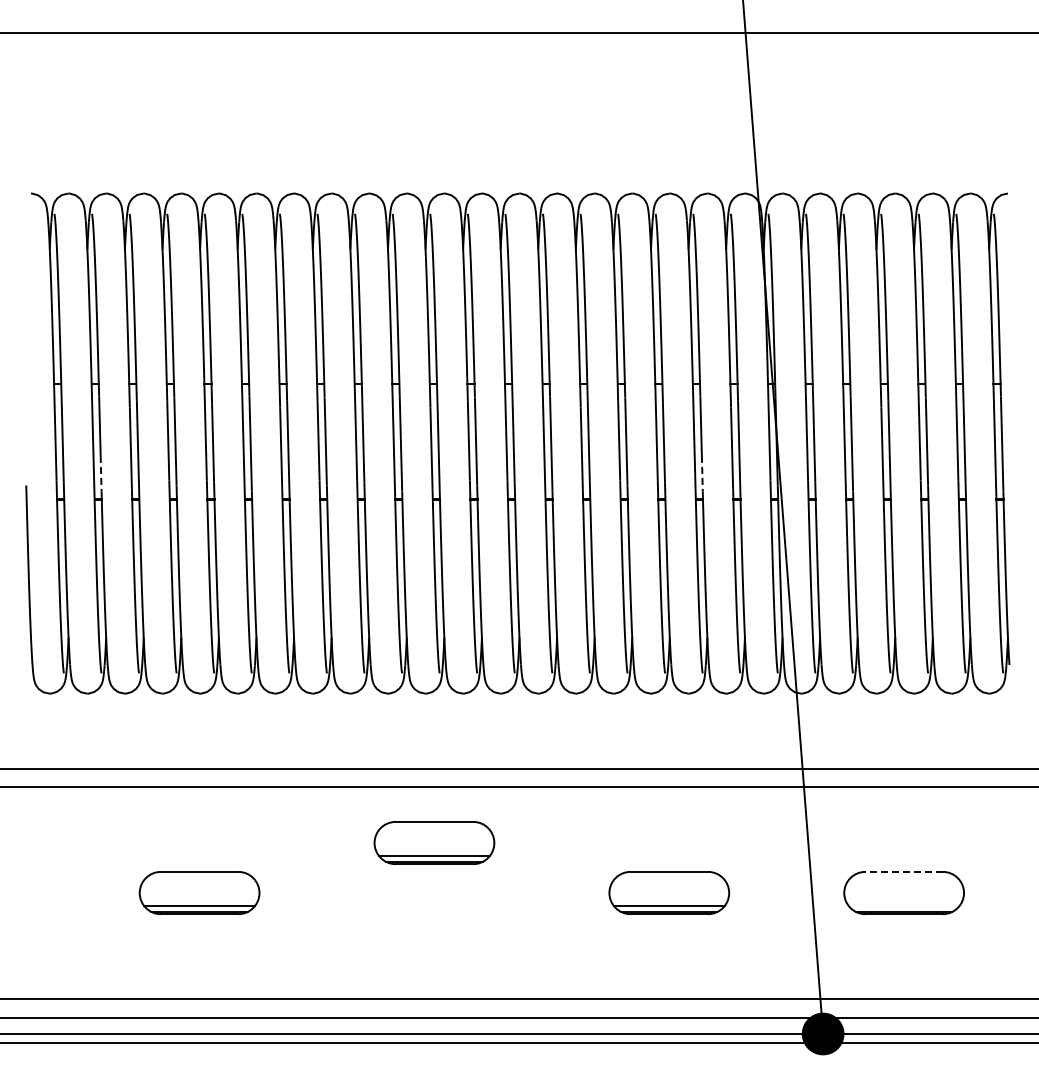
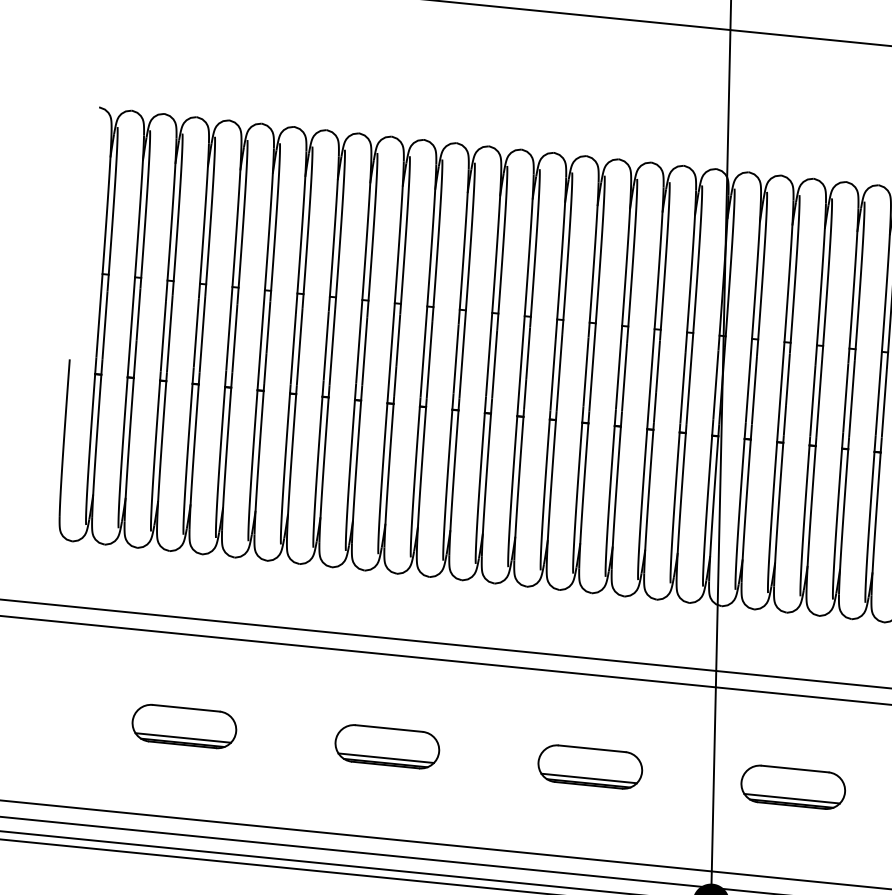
line: (101, 473) -> (135, 355), dashed -> solid
line: (702, 473) -> (655, 407), dashed -> solid
part: (434, 842) -> (387, 746), moved
line: (904, 871) -> (795, 768), dashed -> solid
line: (903, 906) -> (791, 798), added

